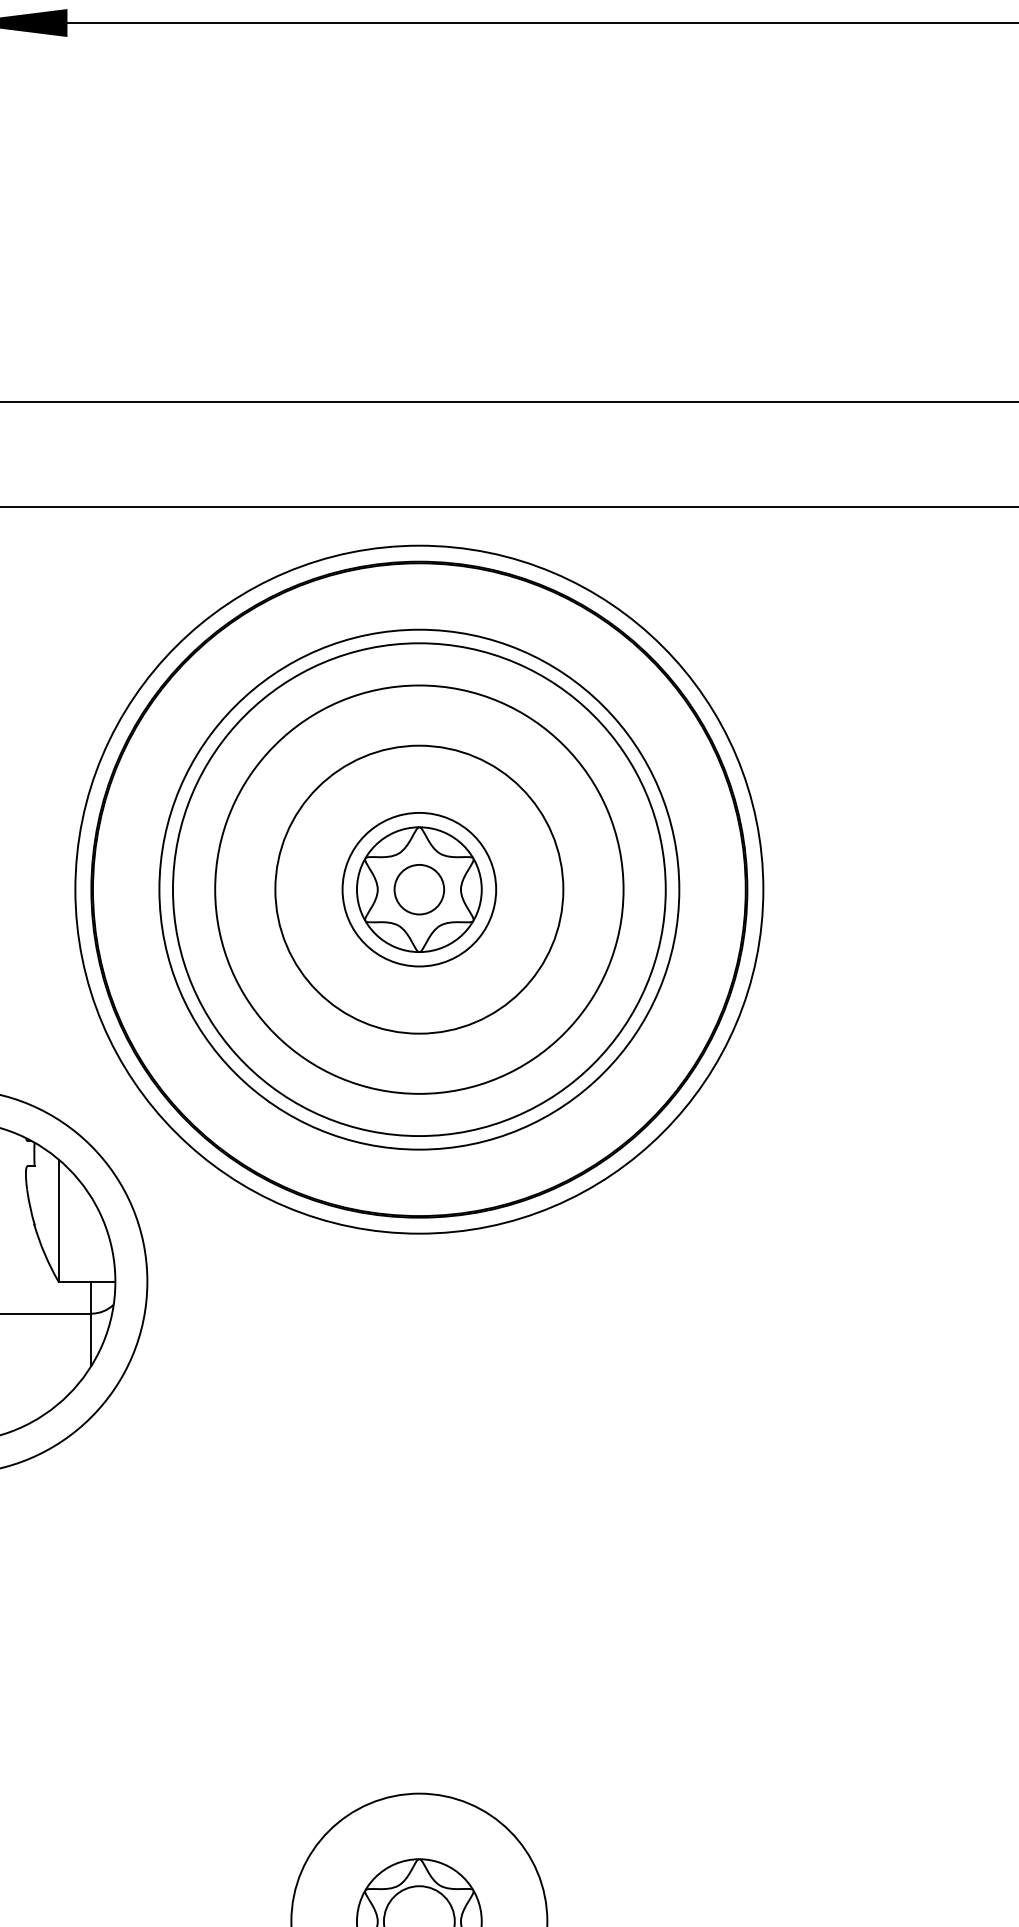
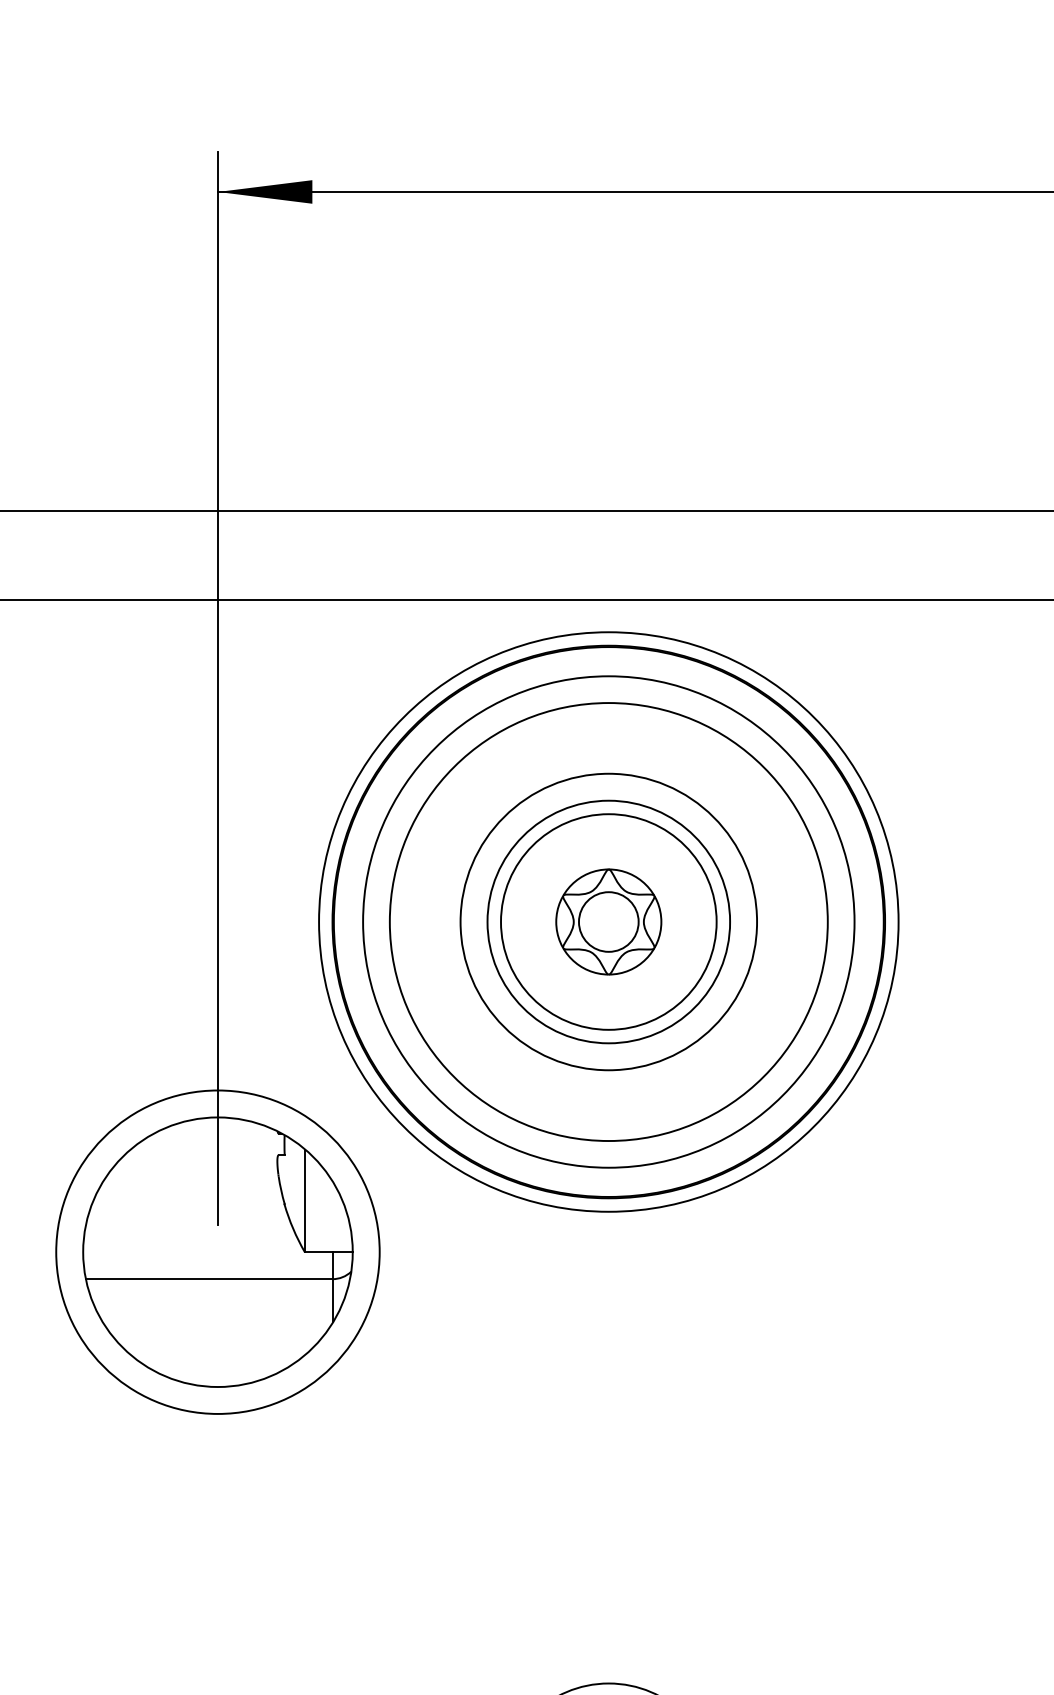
circle: (418, 889) -> (608, 921), size x0.71
circle: (418, 889) -> (608, 921), size x1.43
circle: (418, 889) -> (608, 921), size x1.43
circle: (418, 889) -> (608, 921), size x1.67

